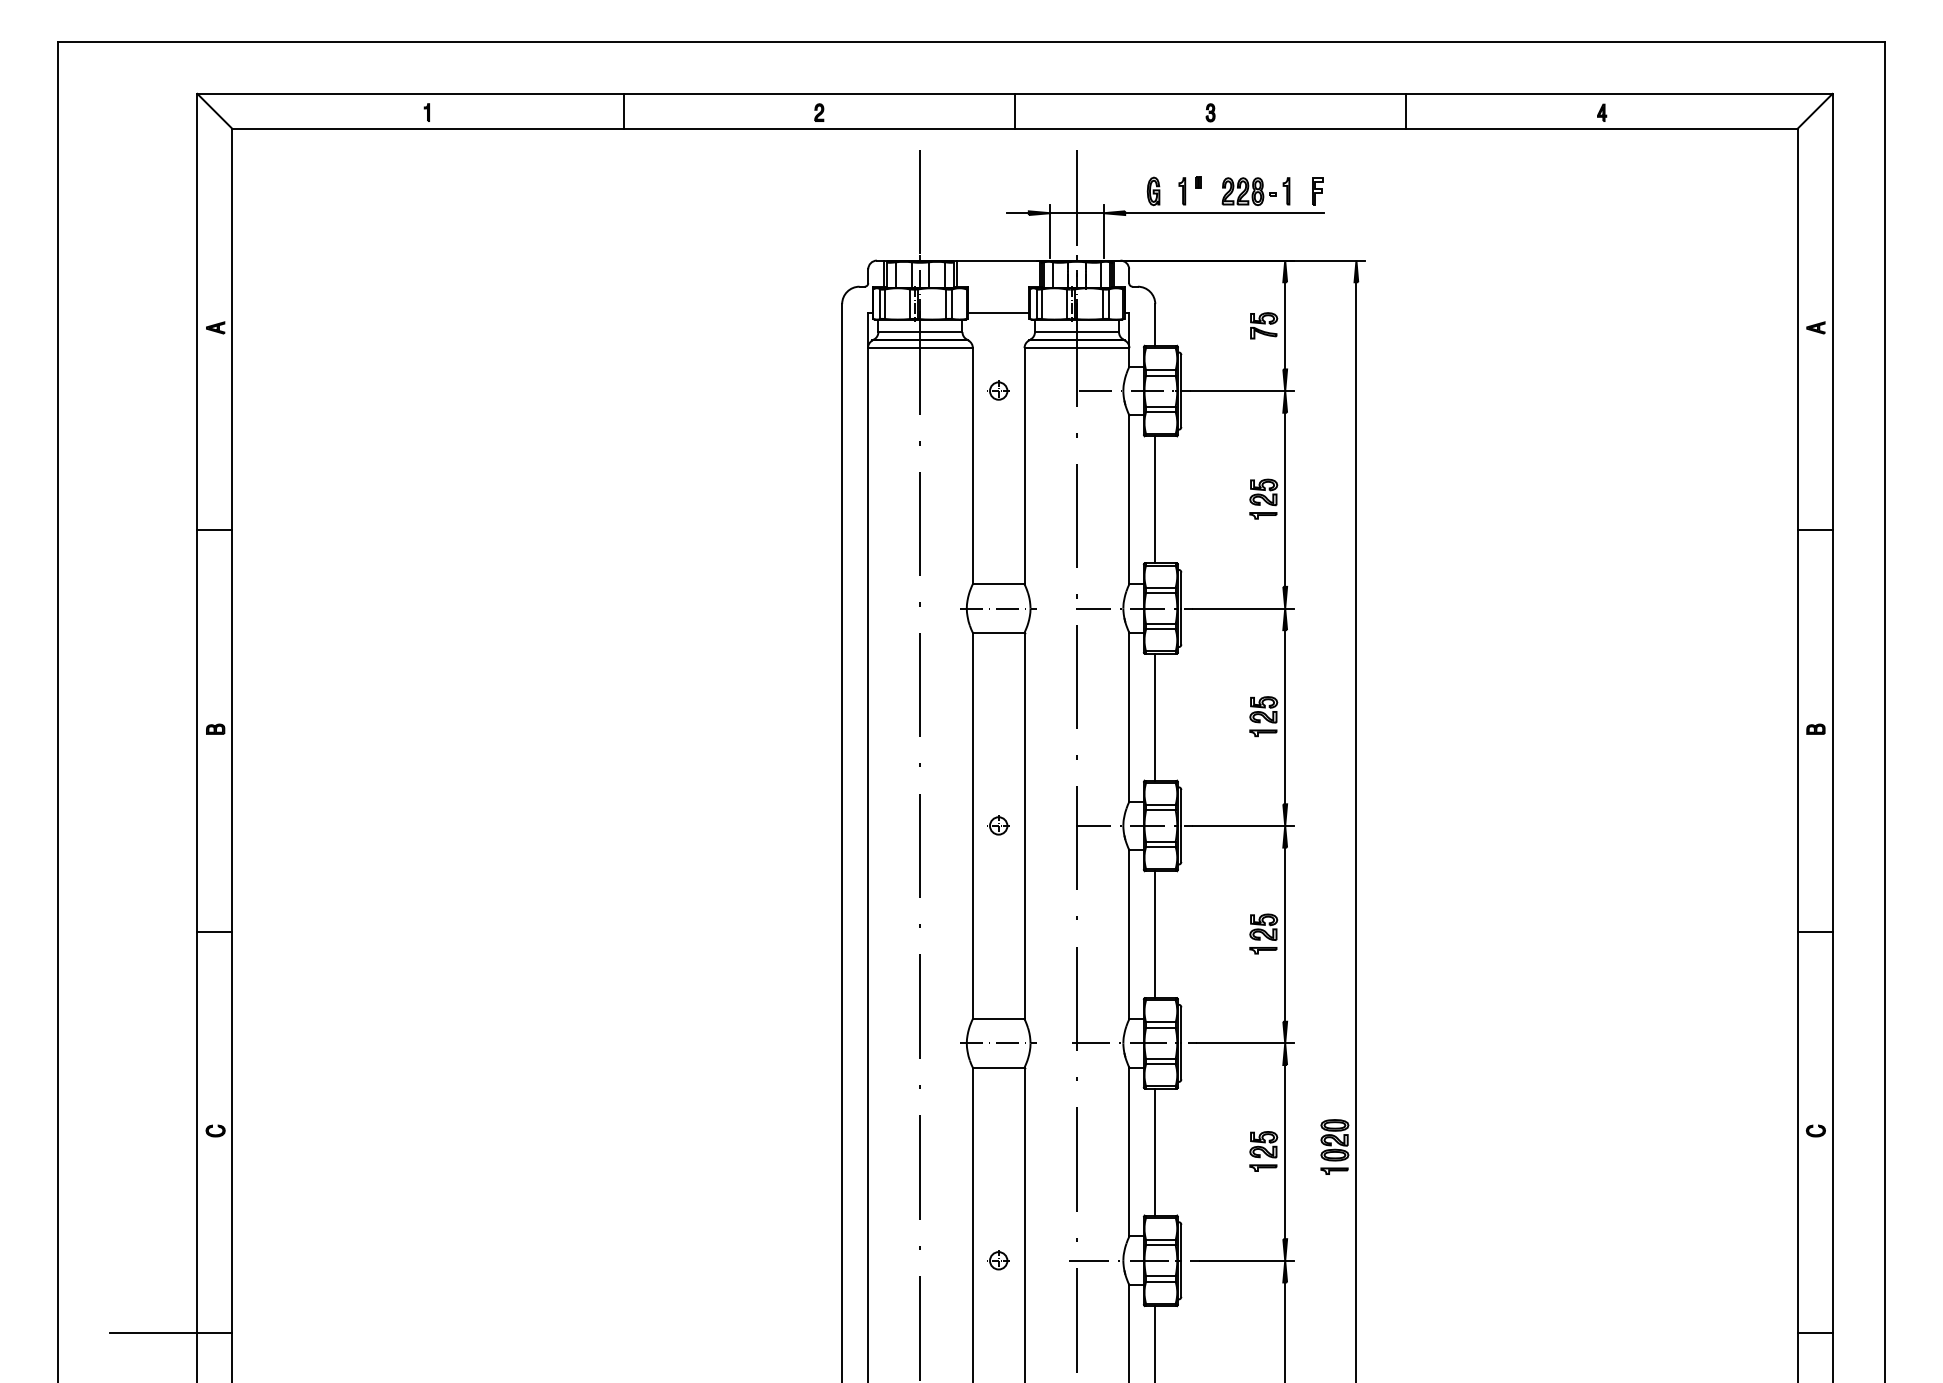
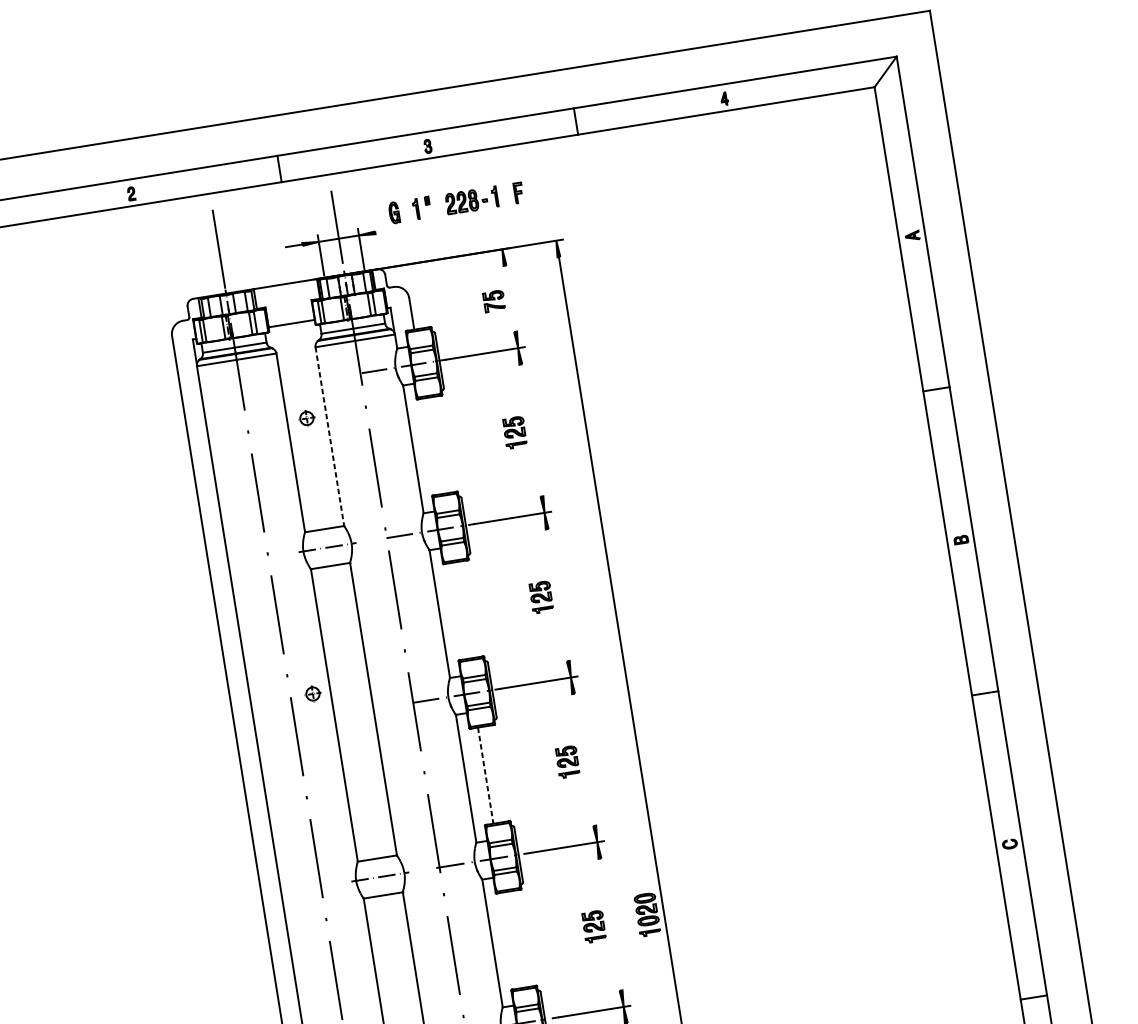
line: (1224, 213) -> (450, 221), removed
line: (1285, 325) -> (510, 298), removed
part: (998, 390) -> (306, 418), moved
line: (1024, 466) -> (329, 436), solid -> dashed
line: (1155, 499) -> (433, 446), removed
line: (1285, 499) -> (531, 430), removed
line: (1155, 716) -> (459, 610), removed
line: (1285, 717) -> (558, 595), removed
part: (998, 825) -> (312, 693), moved
line: (1285, 934) -> (584, 759), removed
line: (1155, 935) -> (486, 776), solid -> dashed
line: (1155, 1151) -> (512, 939), removed
line: (1285, 1152) -> (610, 924), removed

